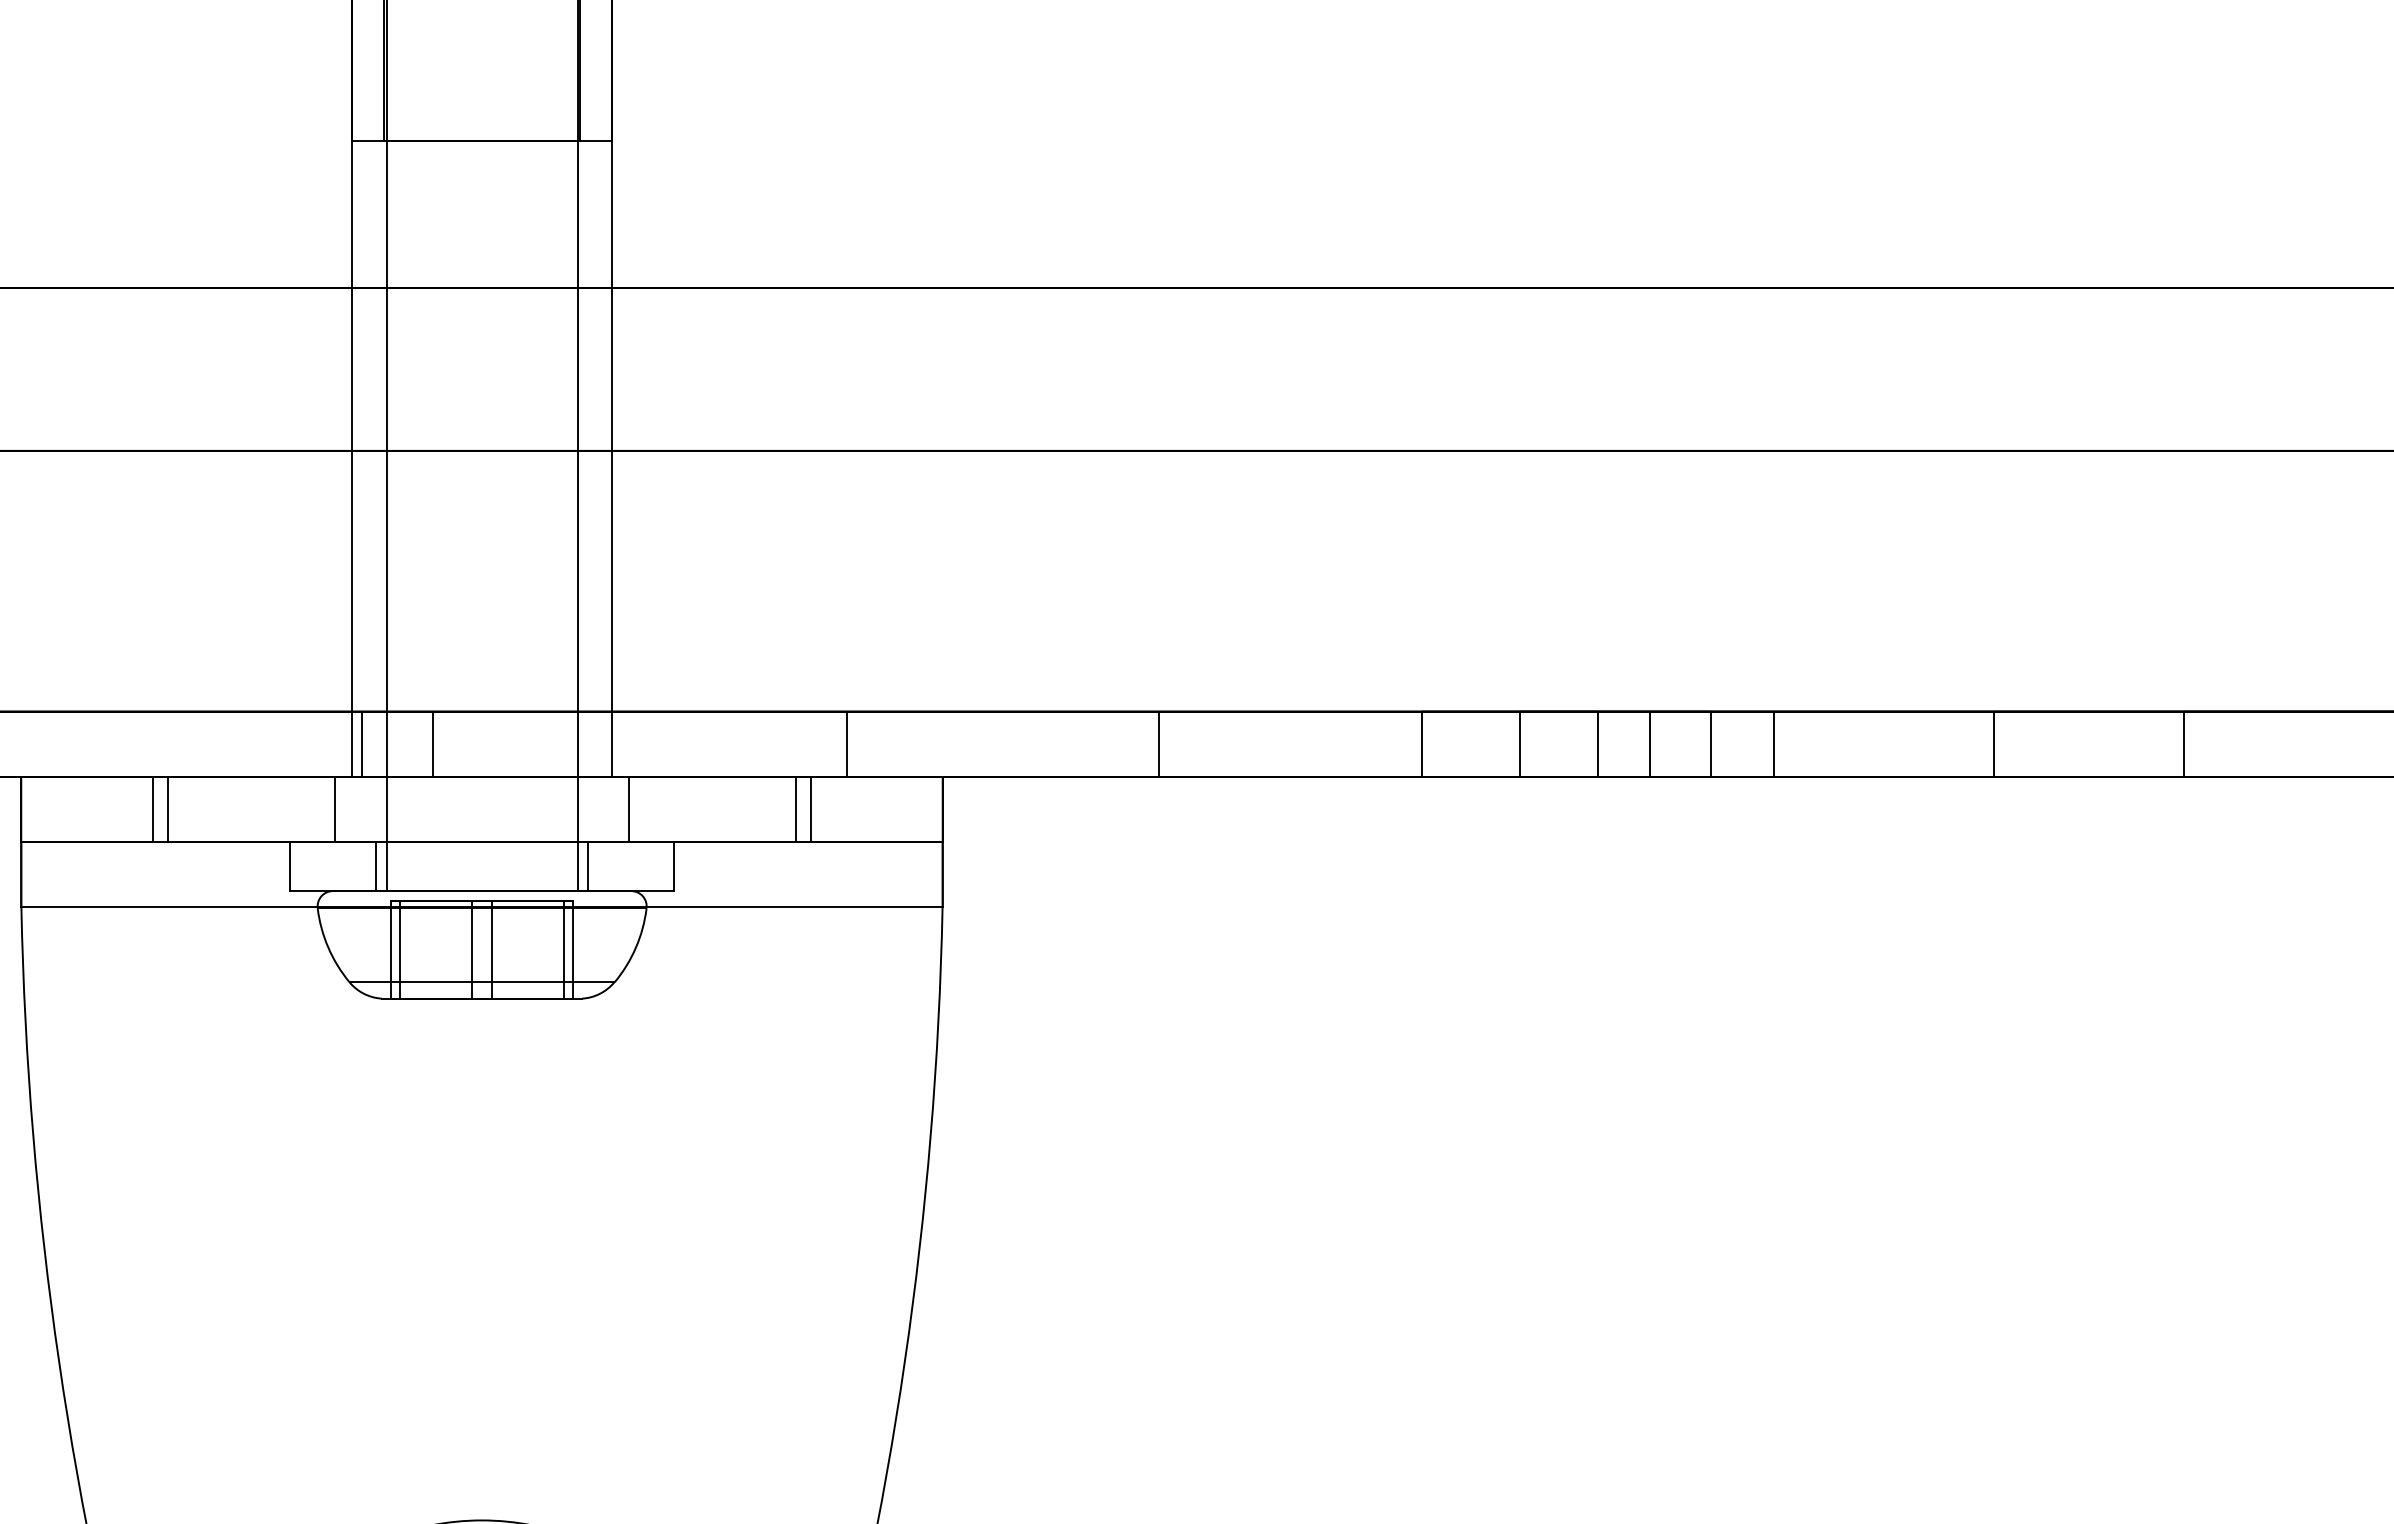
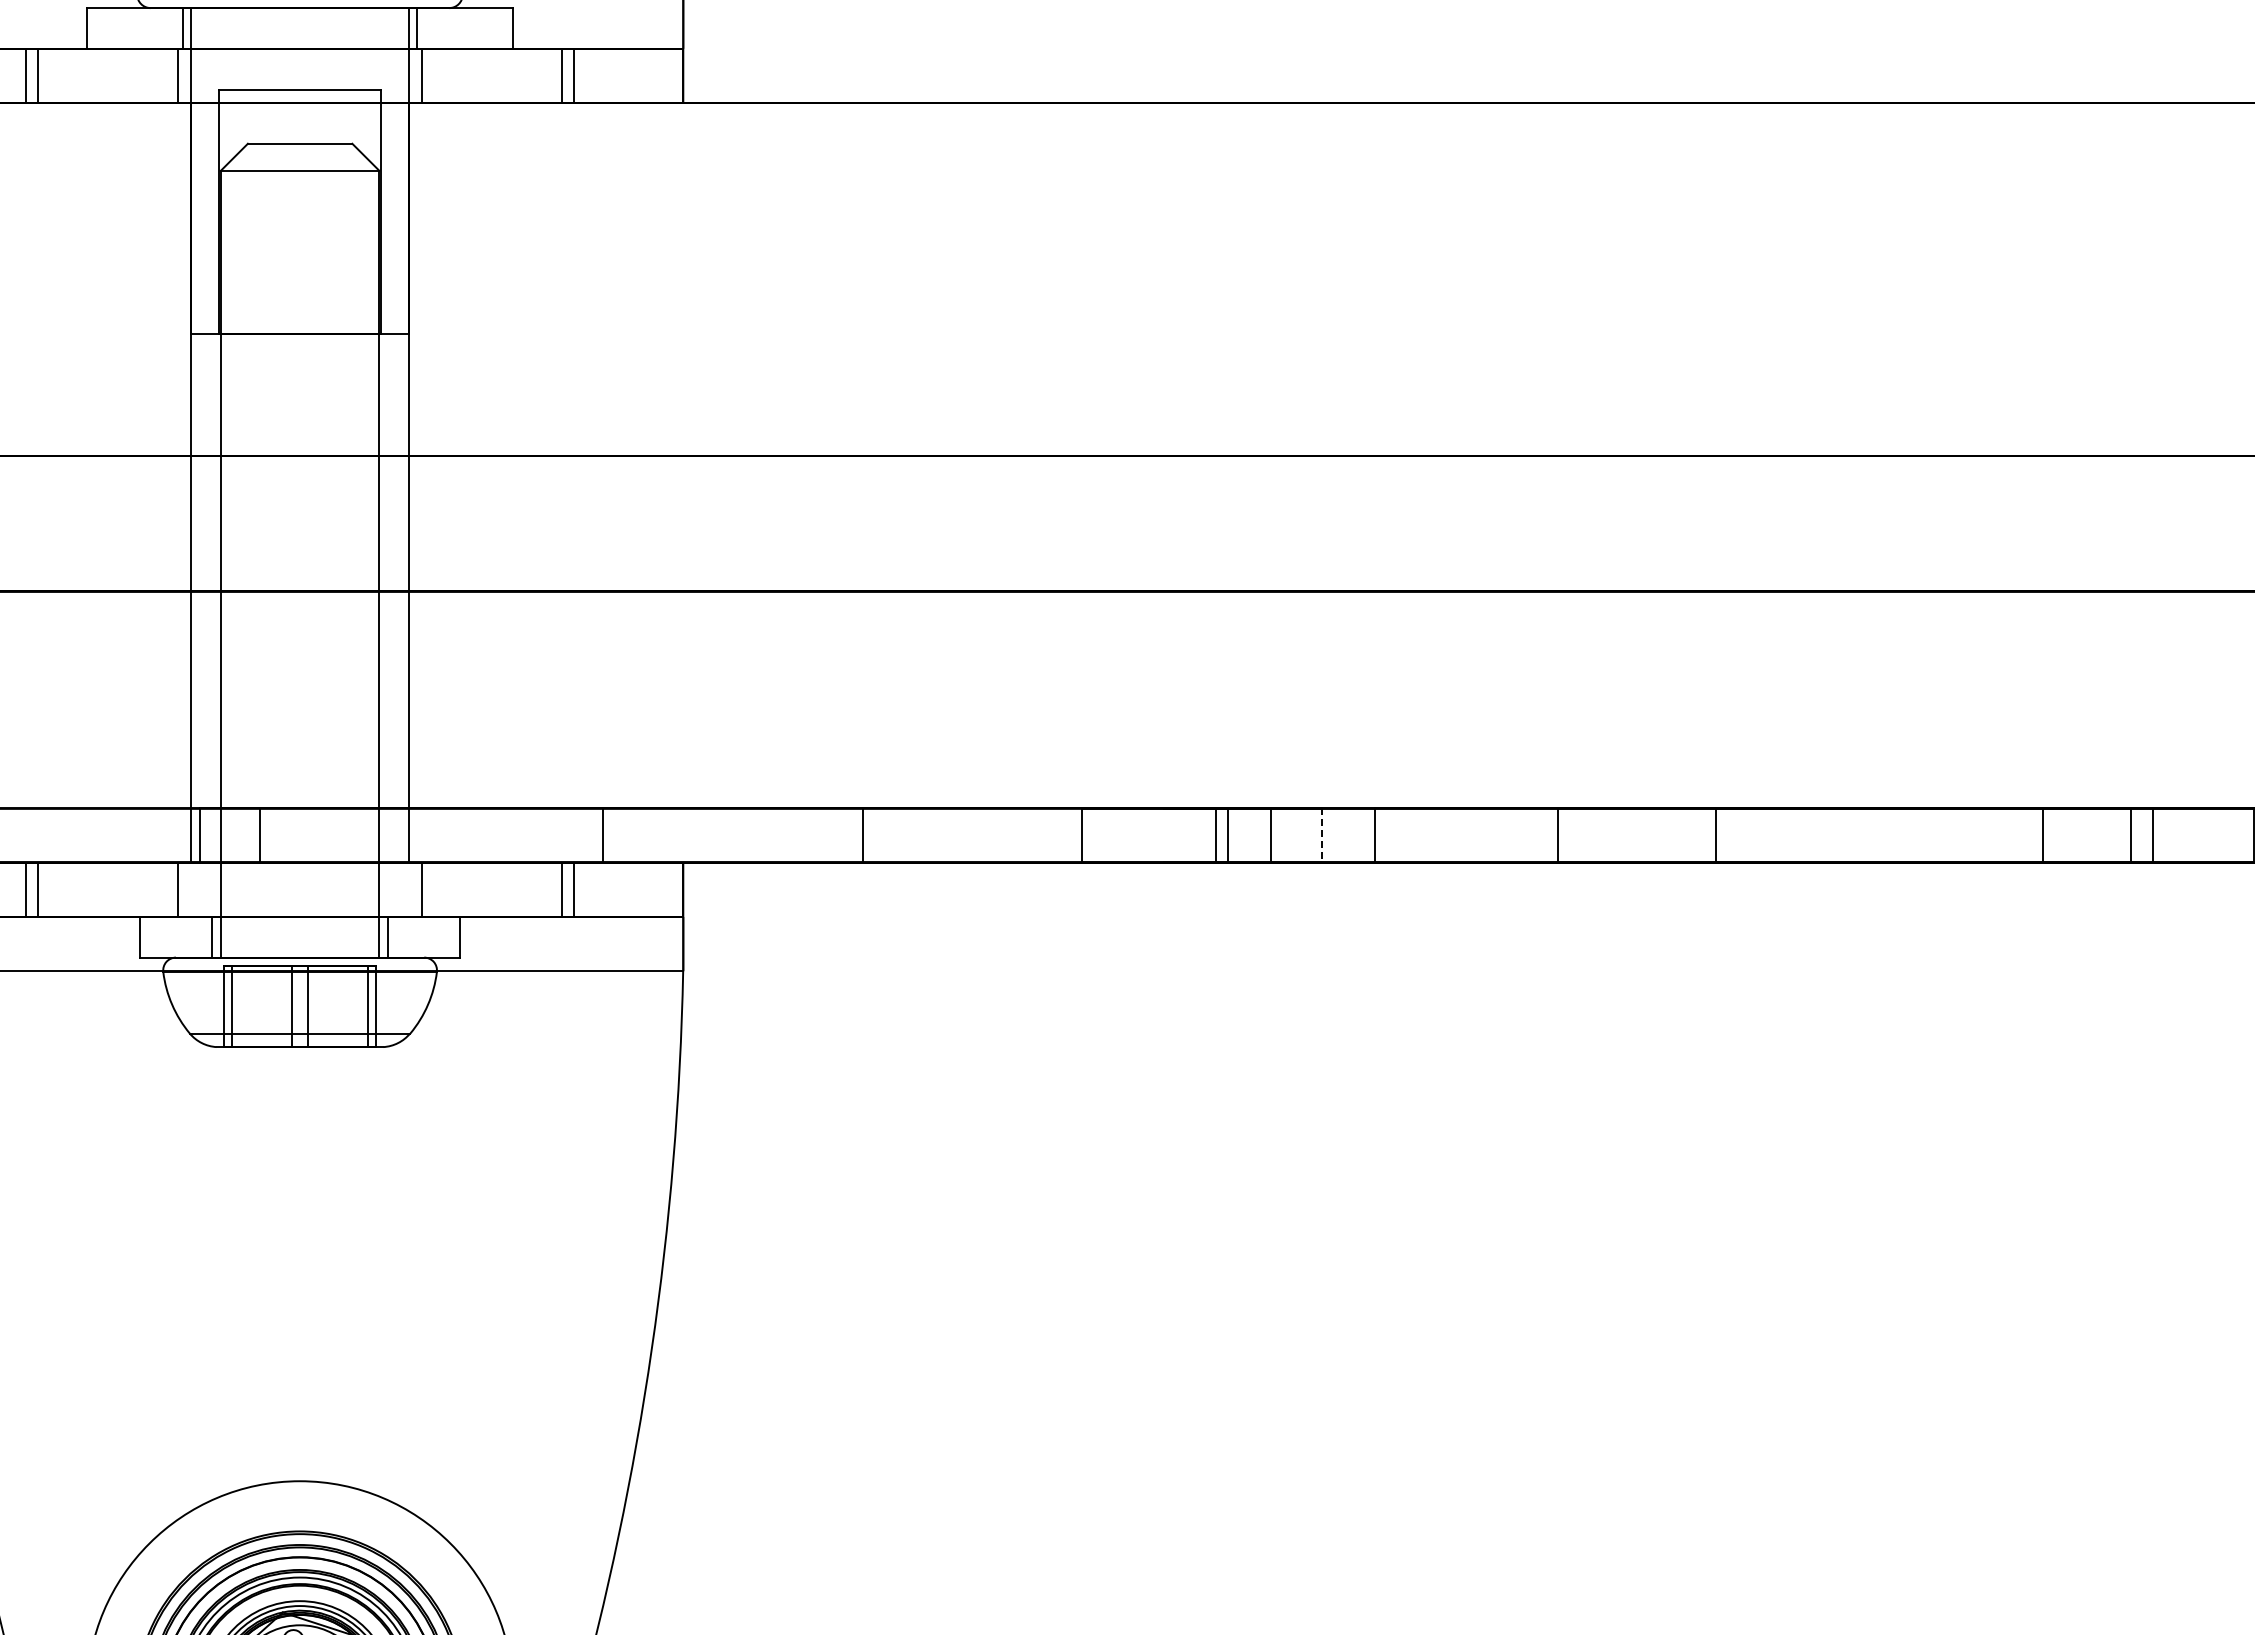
line: (1519, 744) -> (1216, 835), moved
line: (1710, 745) -> (1322, 836), solid -> dashed

